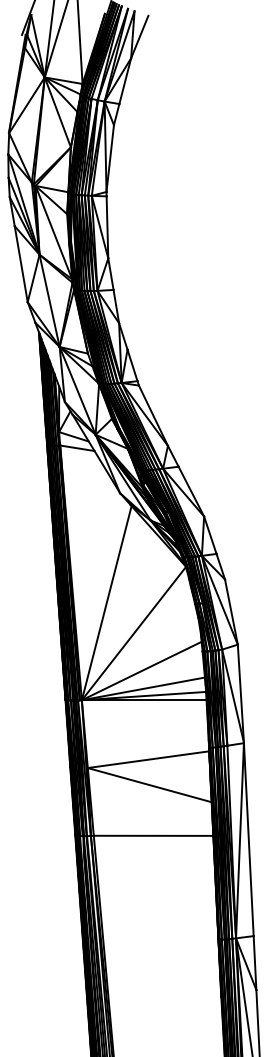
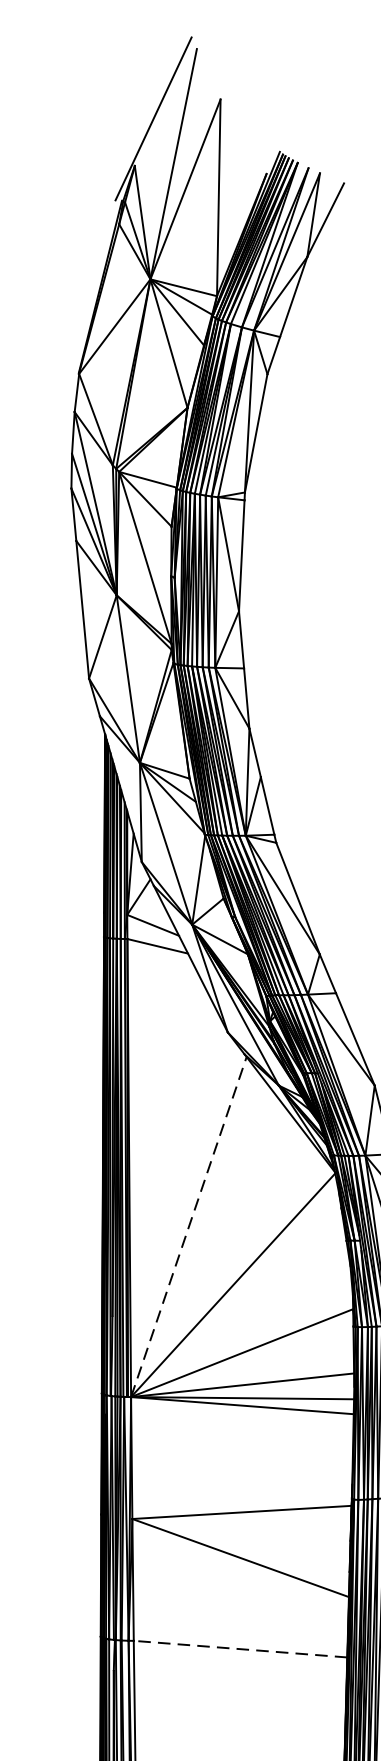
line: (106, 602) -> (188, 1225), solid -> dashed
line: (153, 835) -> (240, 1648), solid -> dashed

